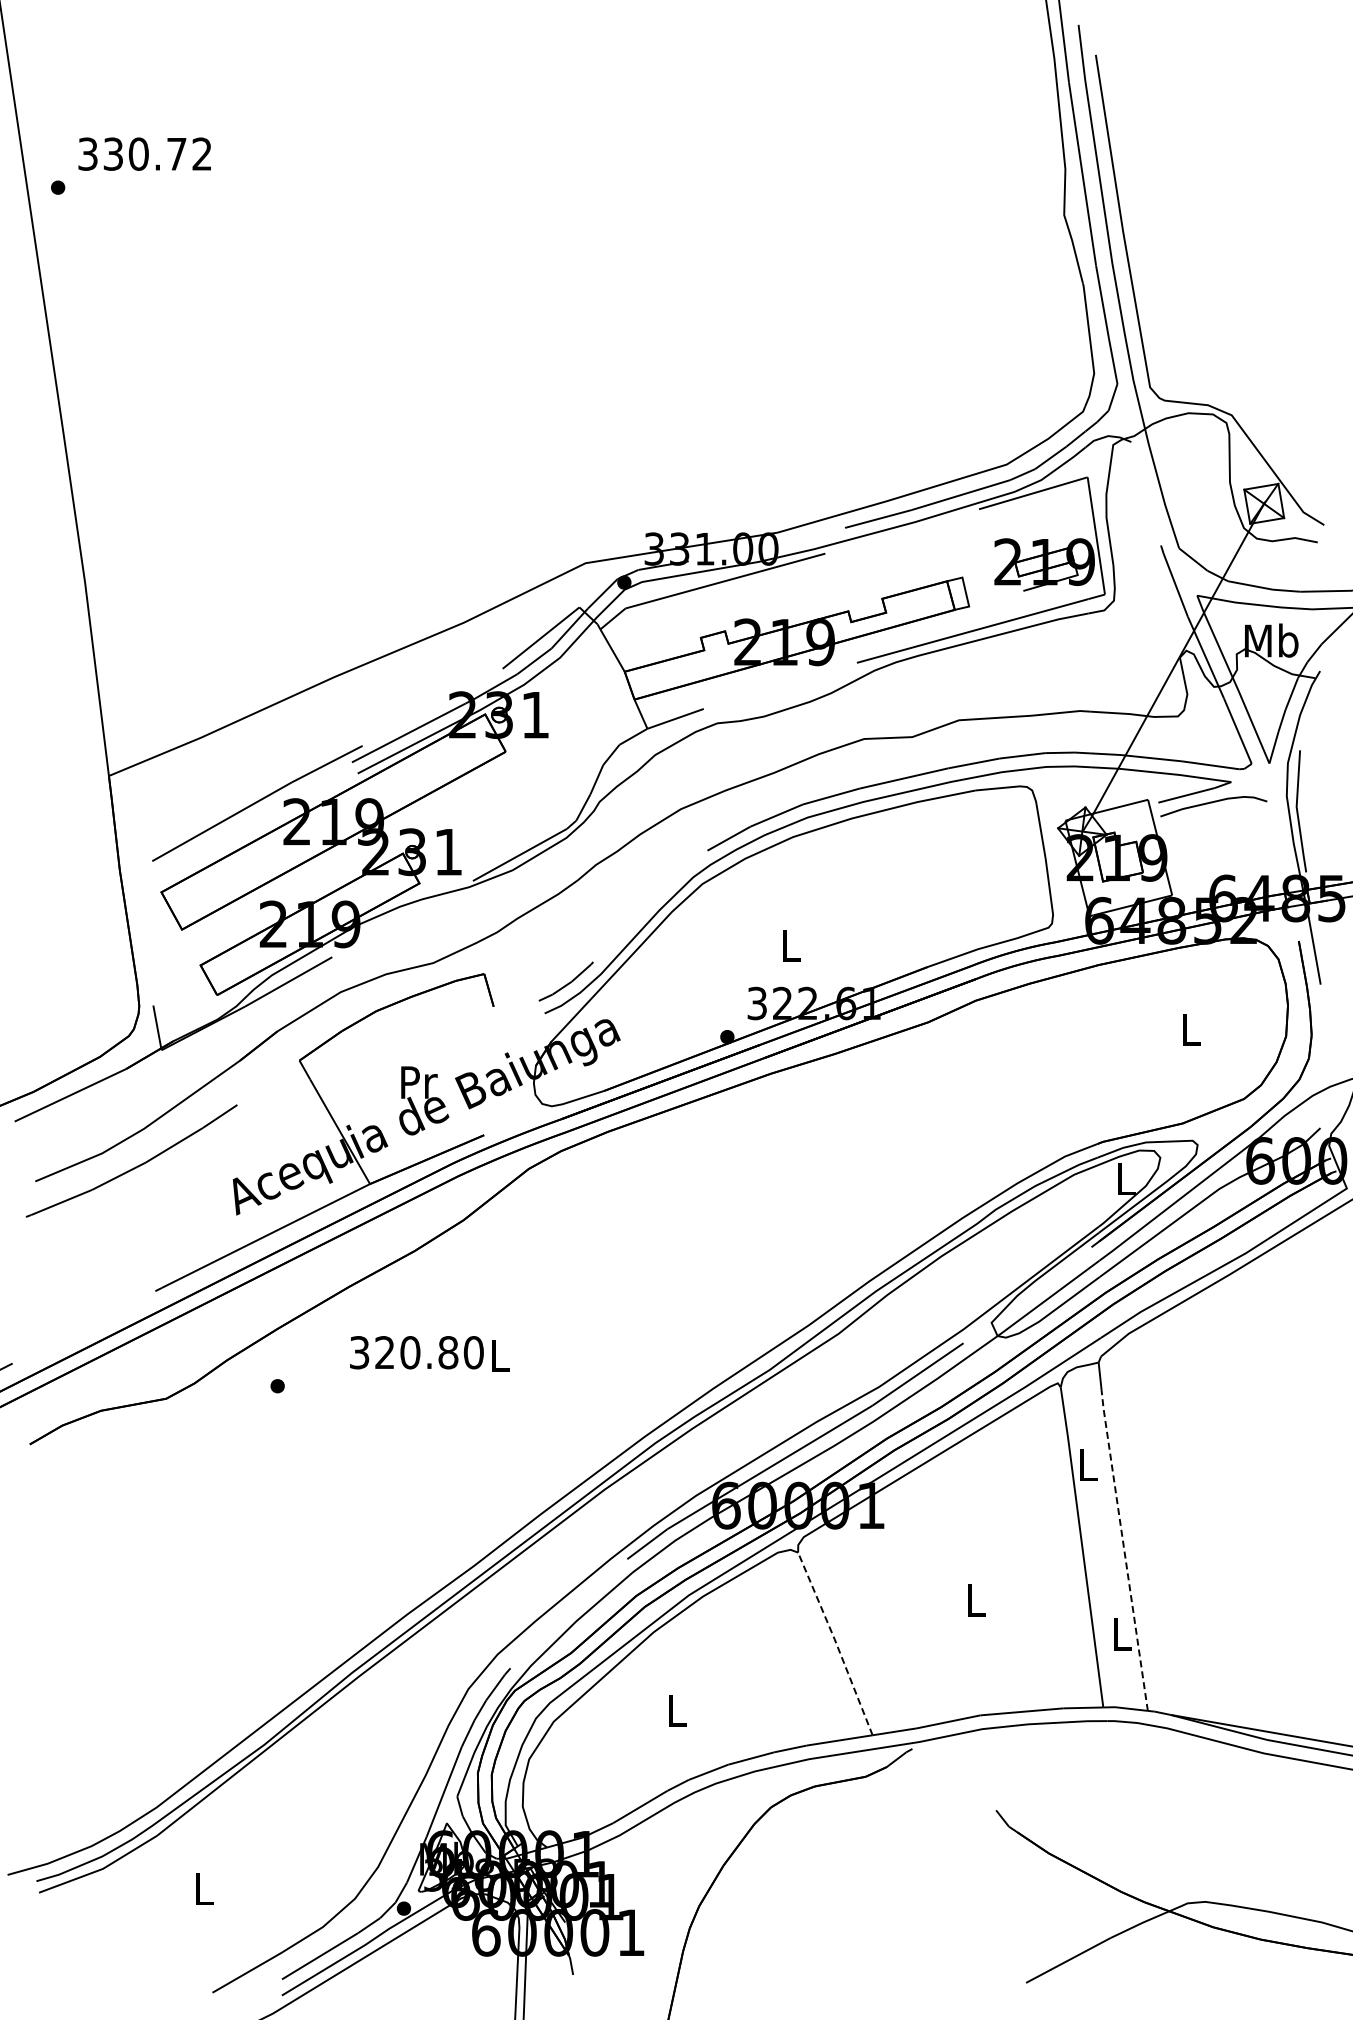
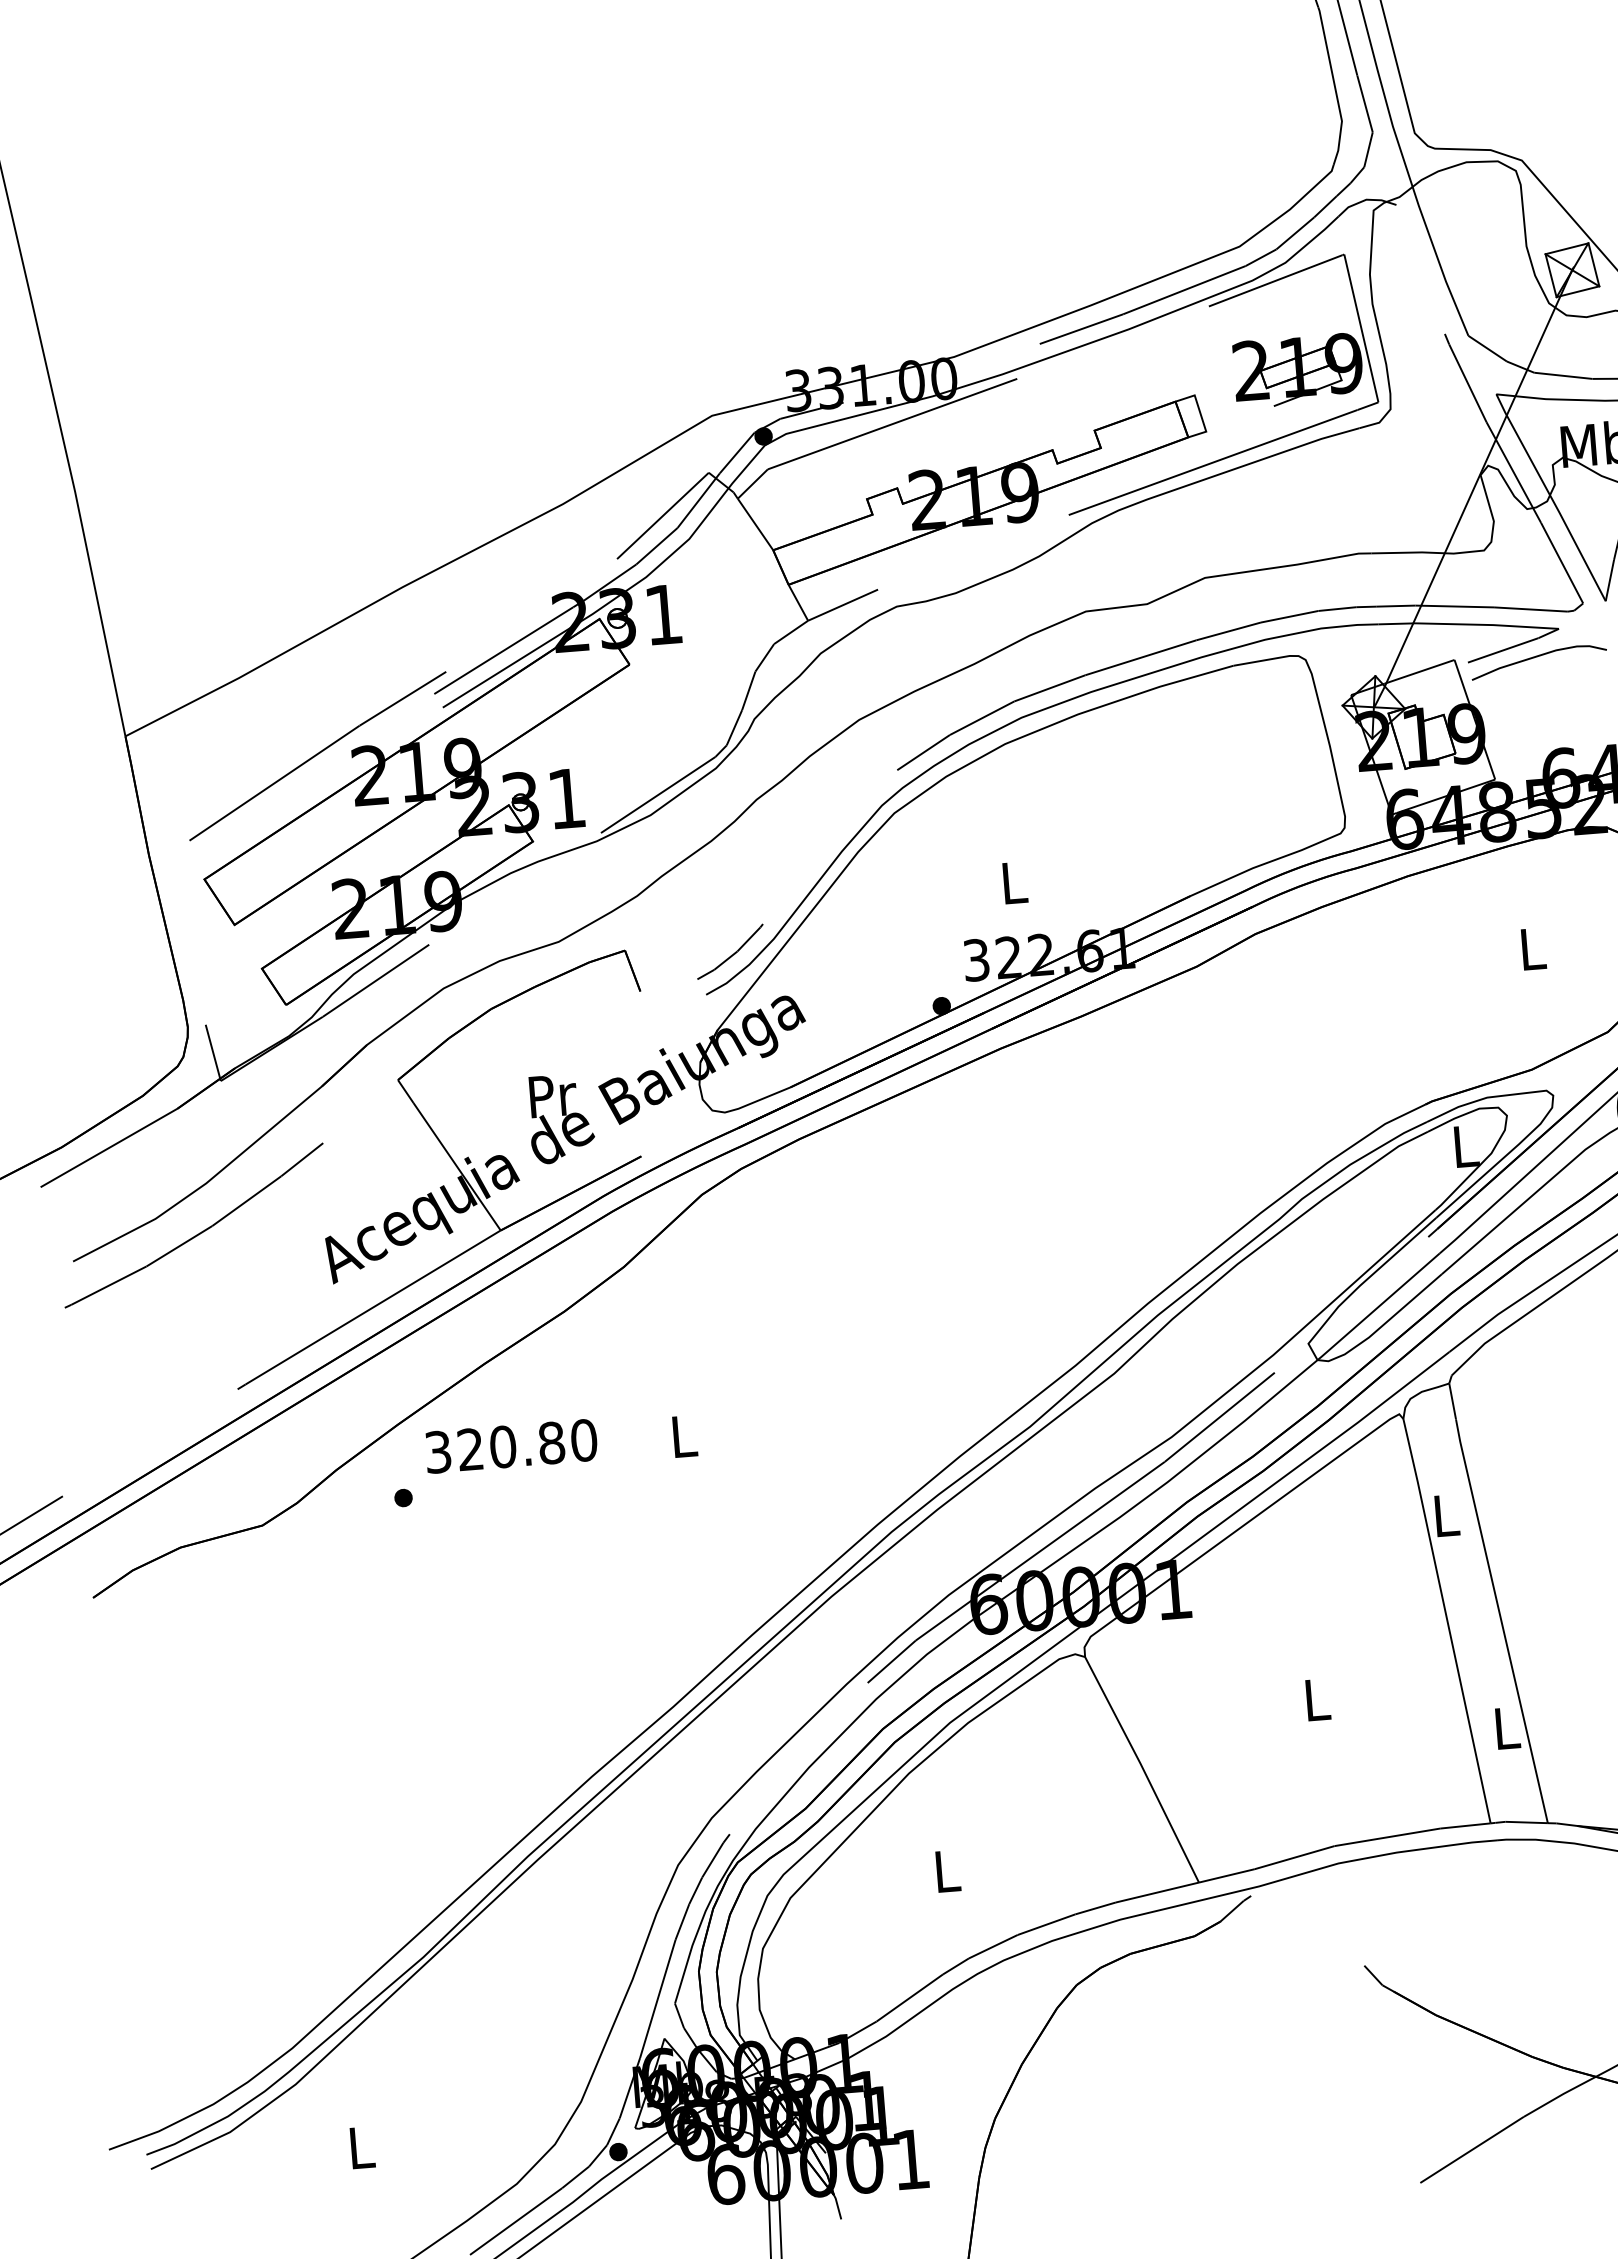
text: (416, 1352) -> (510, 1446), moved
line: (1124, 1549) -> (1501, 1619), dashed -> solid
line: (836, 1642) -> (1143, 1767), dashed -> solid

